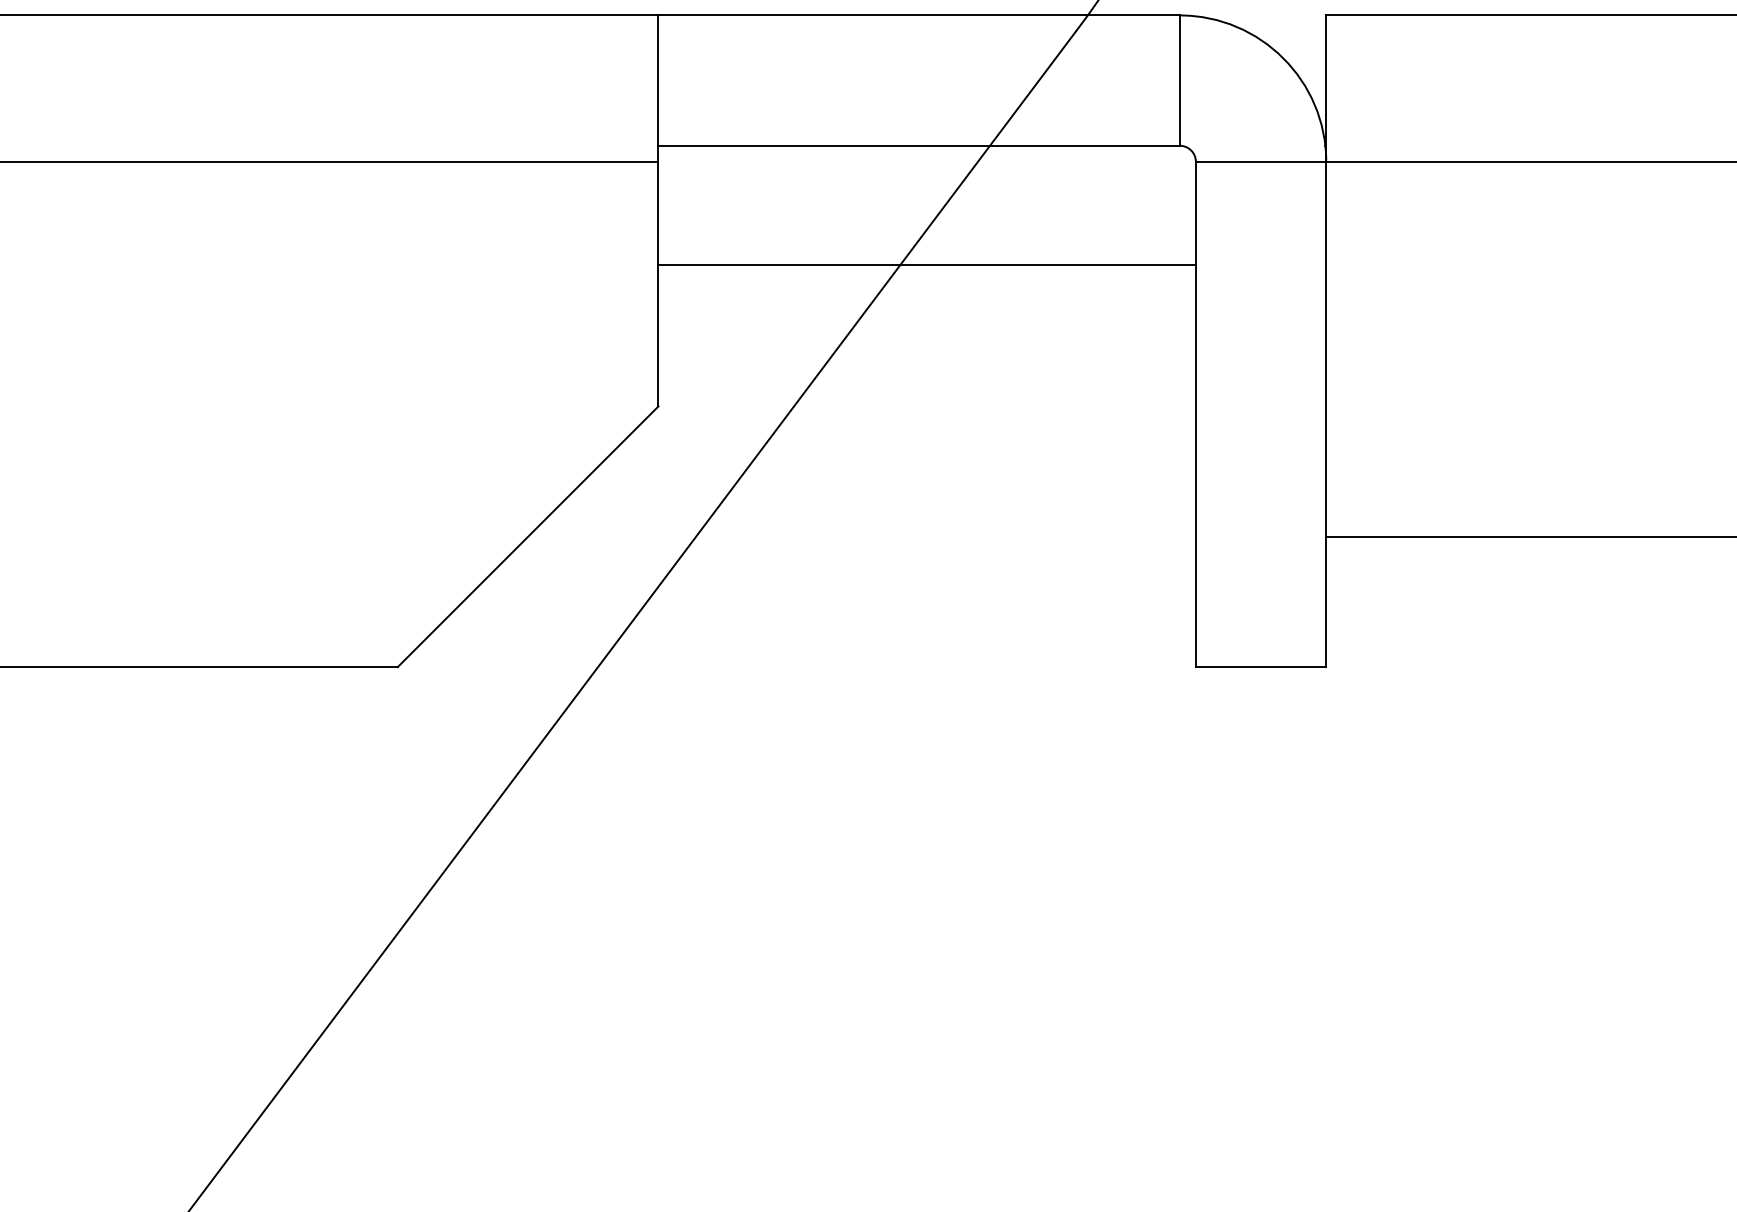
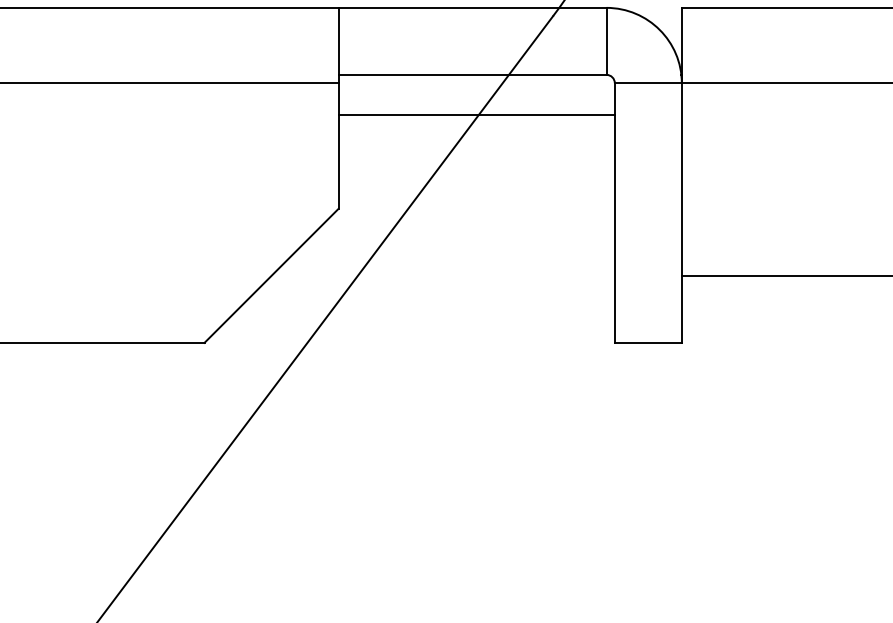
line: (926, 265) -> (476, 115), moved

